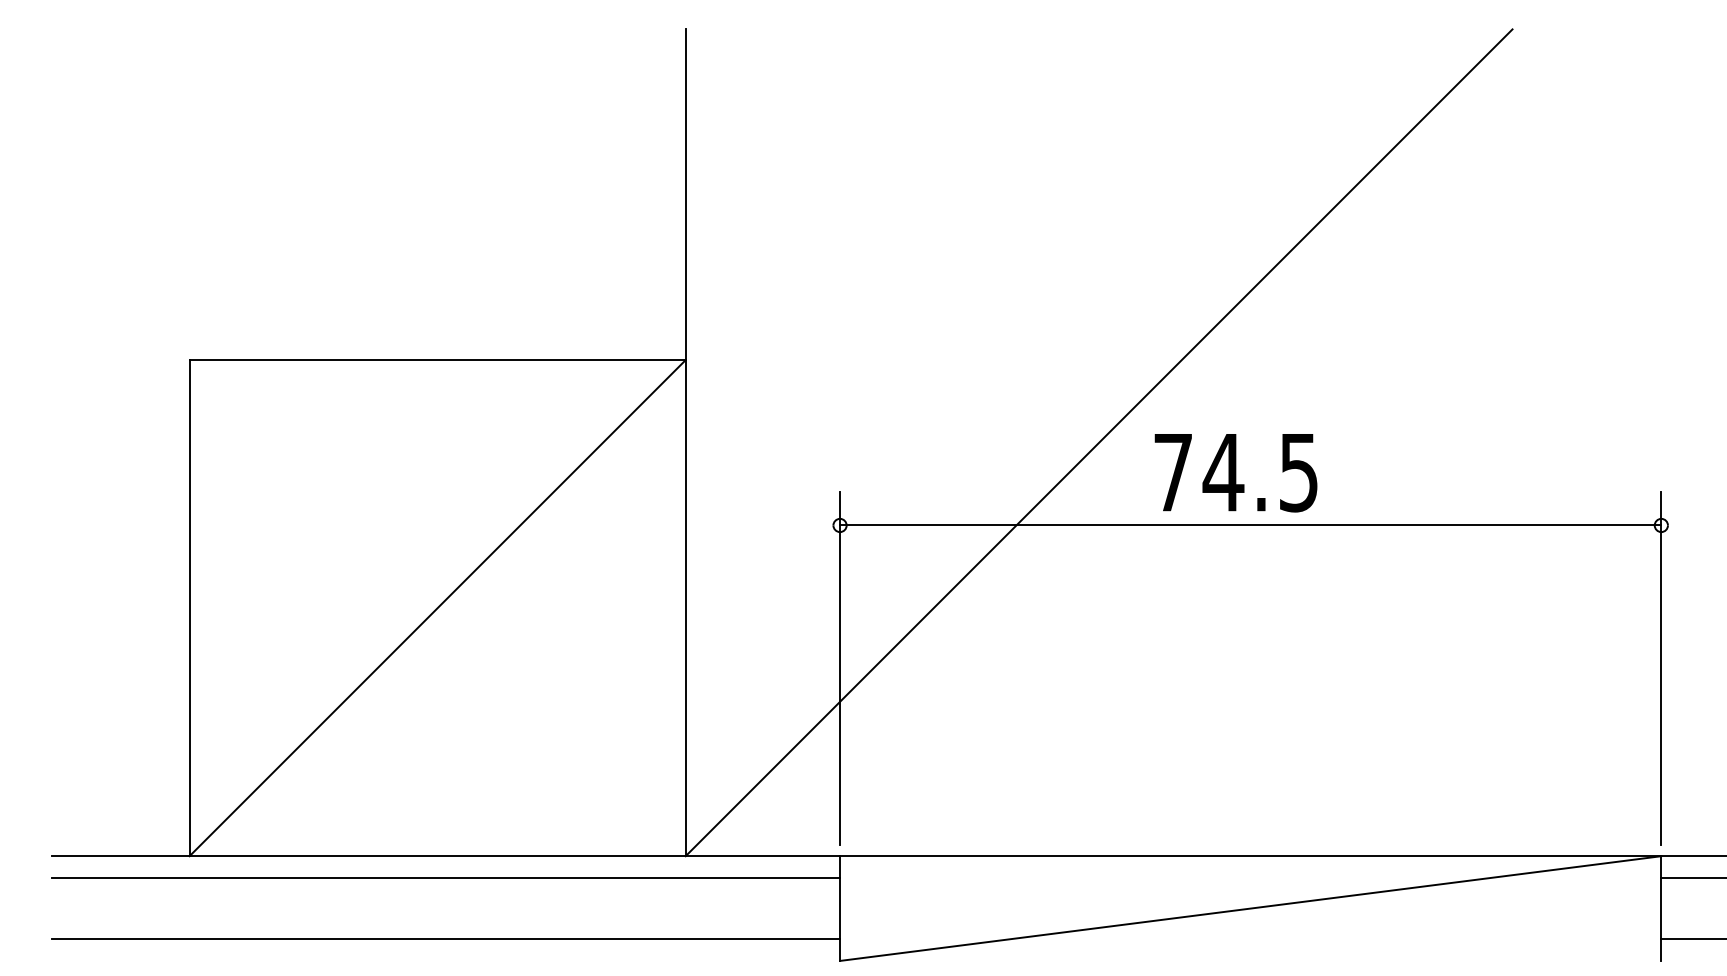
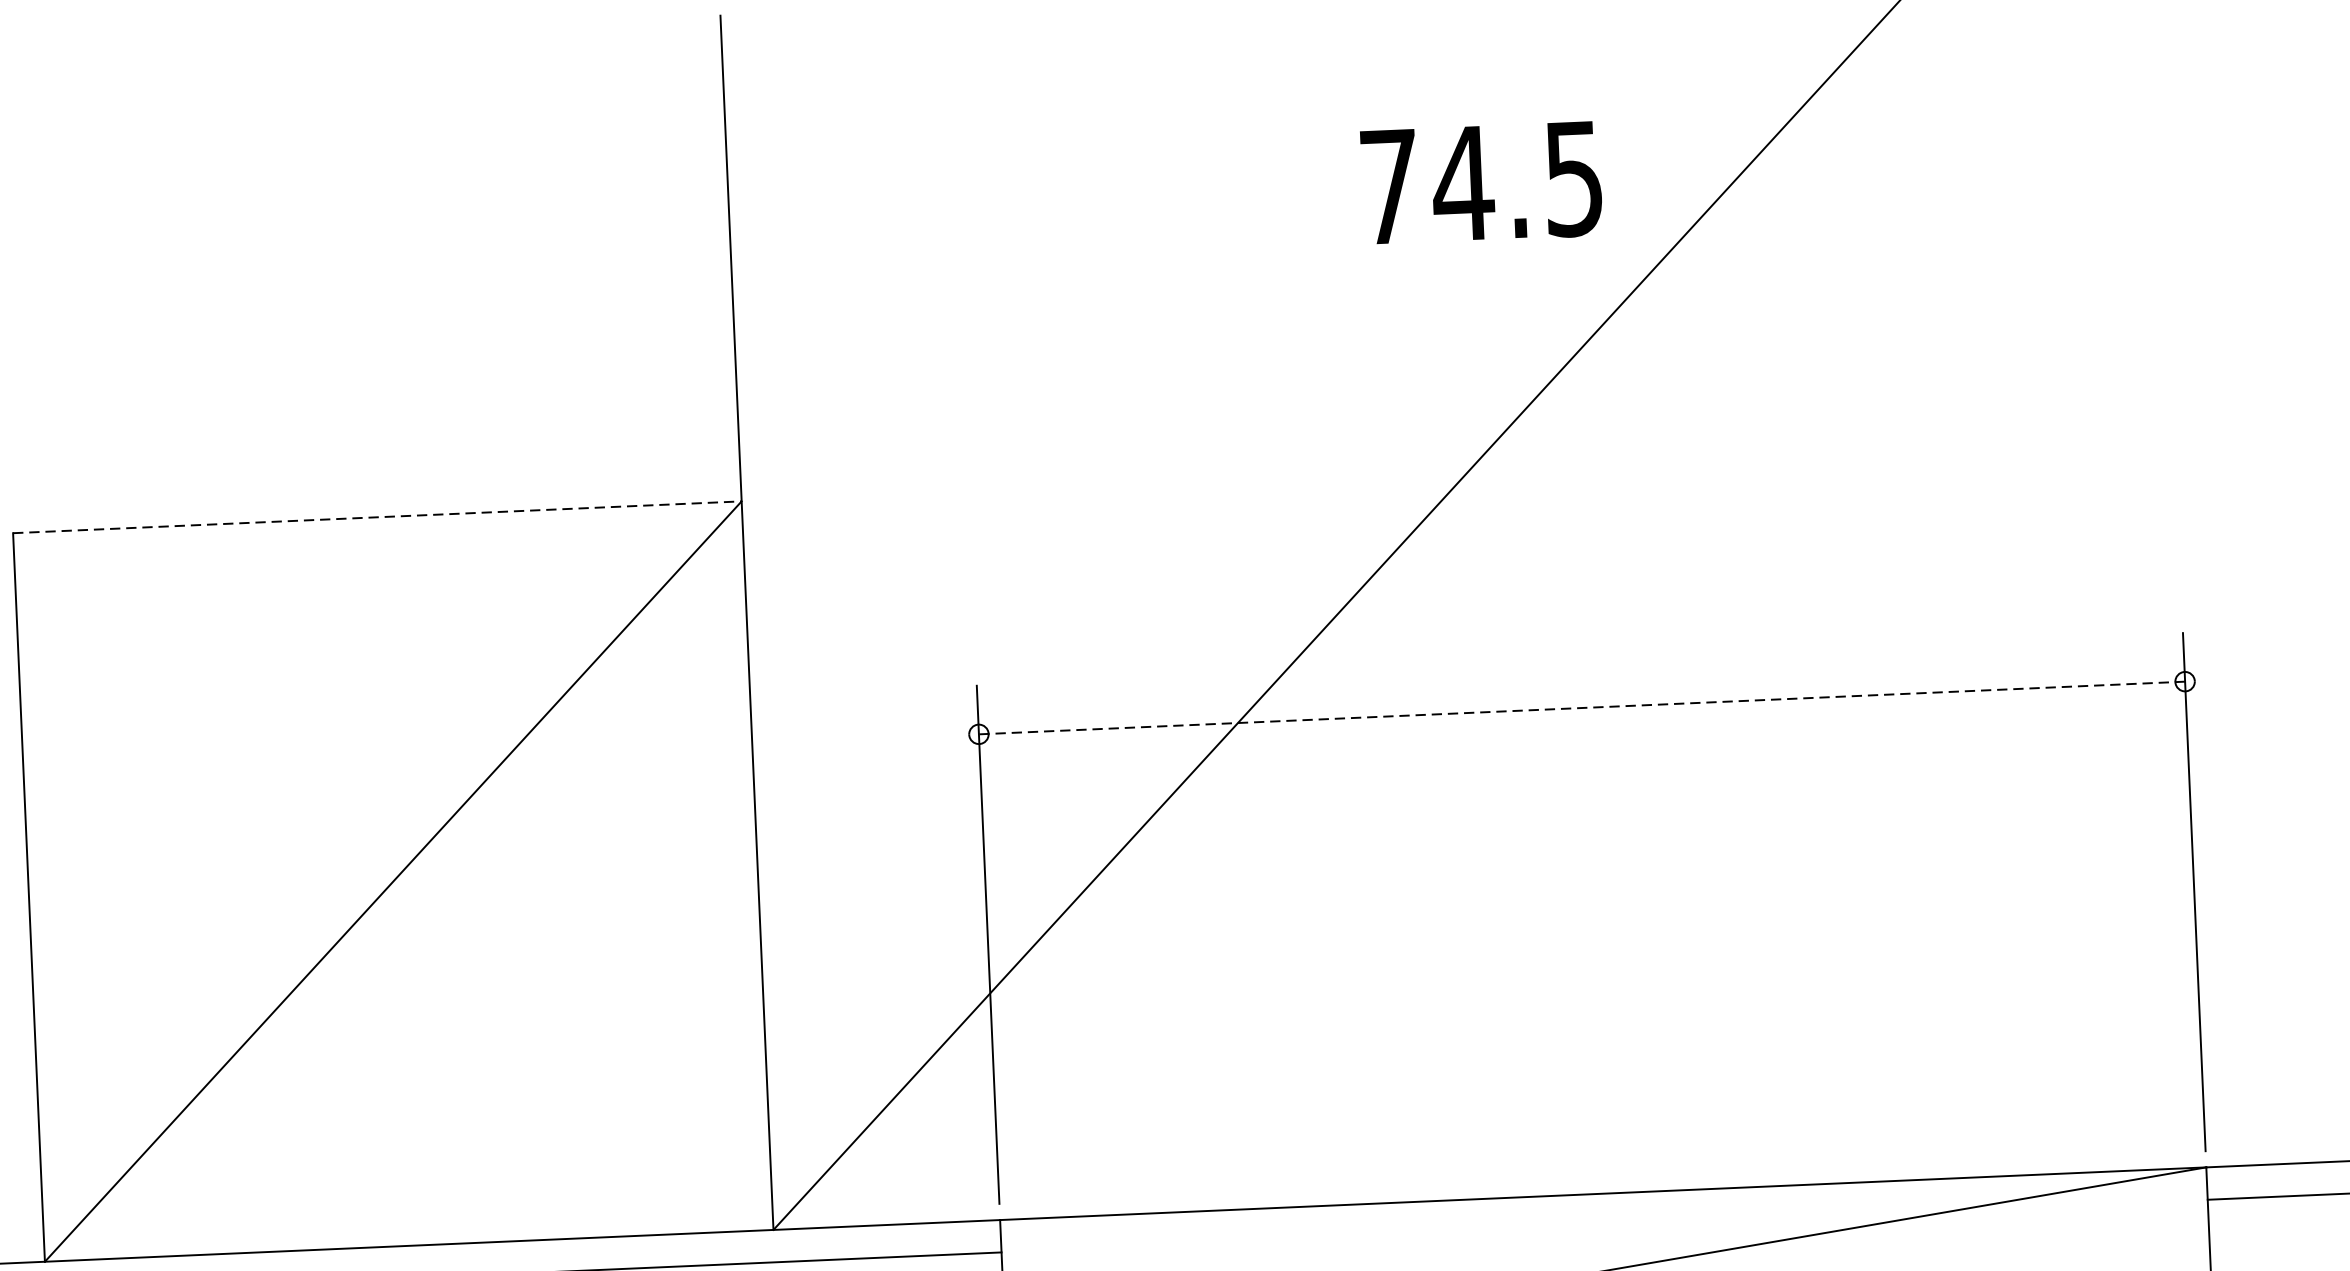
line: (438, 360) -> (378, 517), solid -> dashed
text: (1235, 473) -> (1480, 184), moved
line: (1250, 525) -> (1581, 708), solid -> dashed

